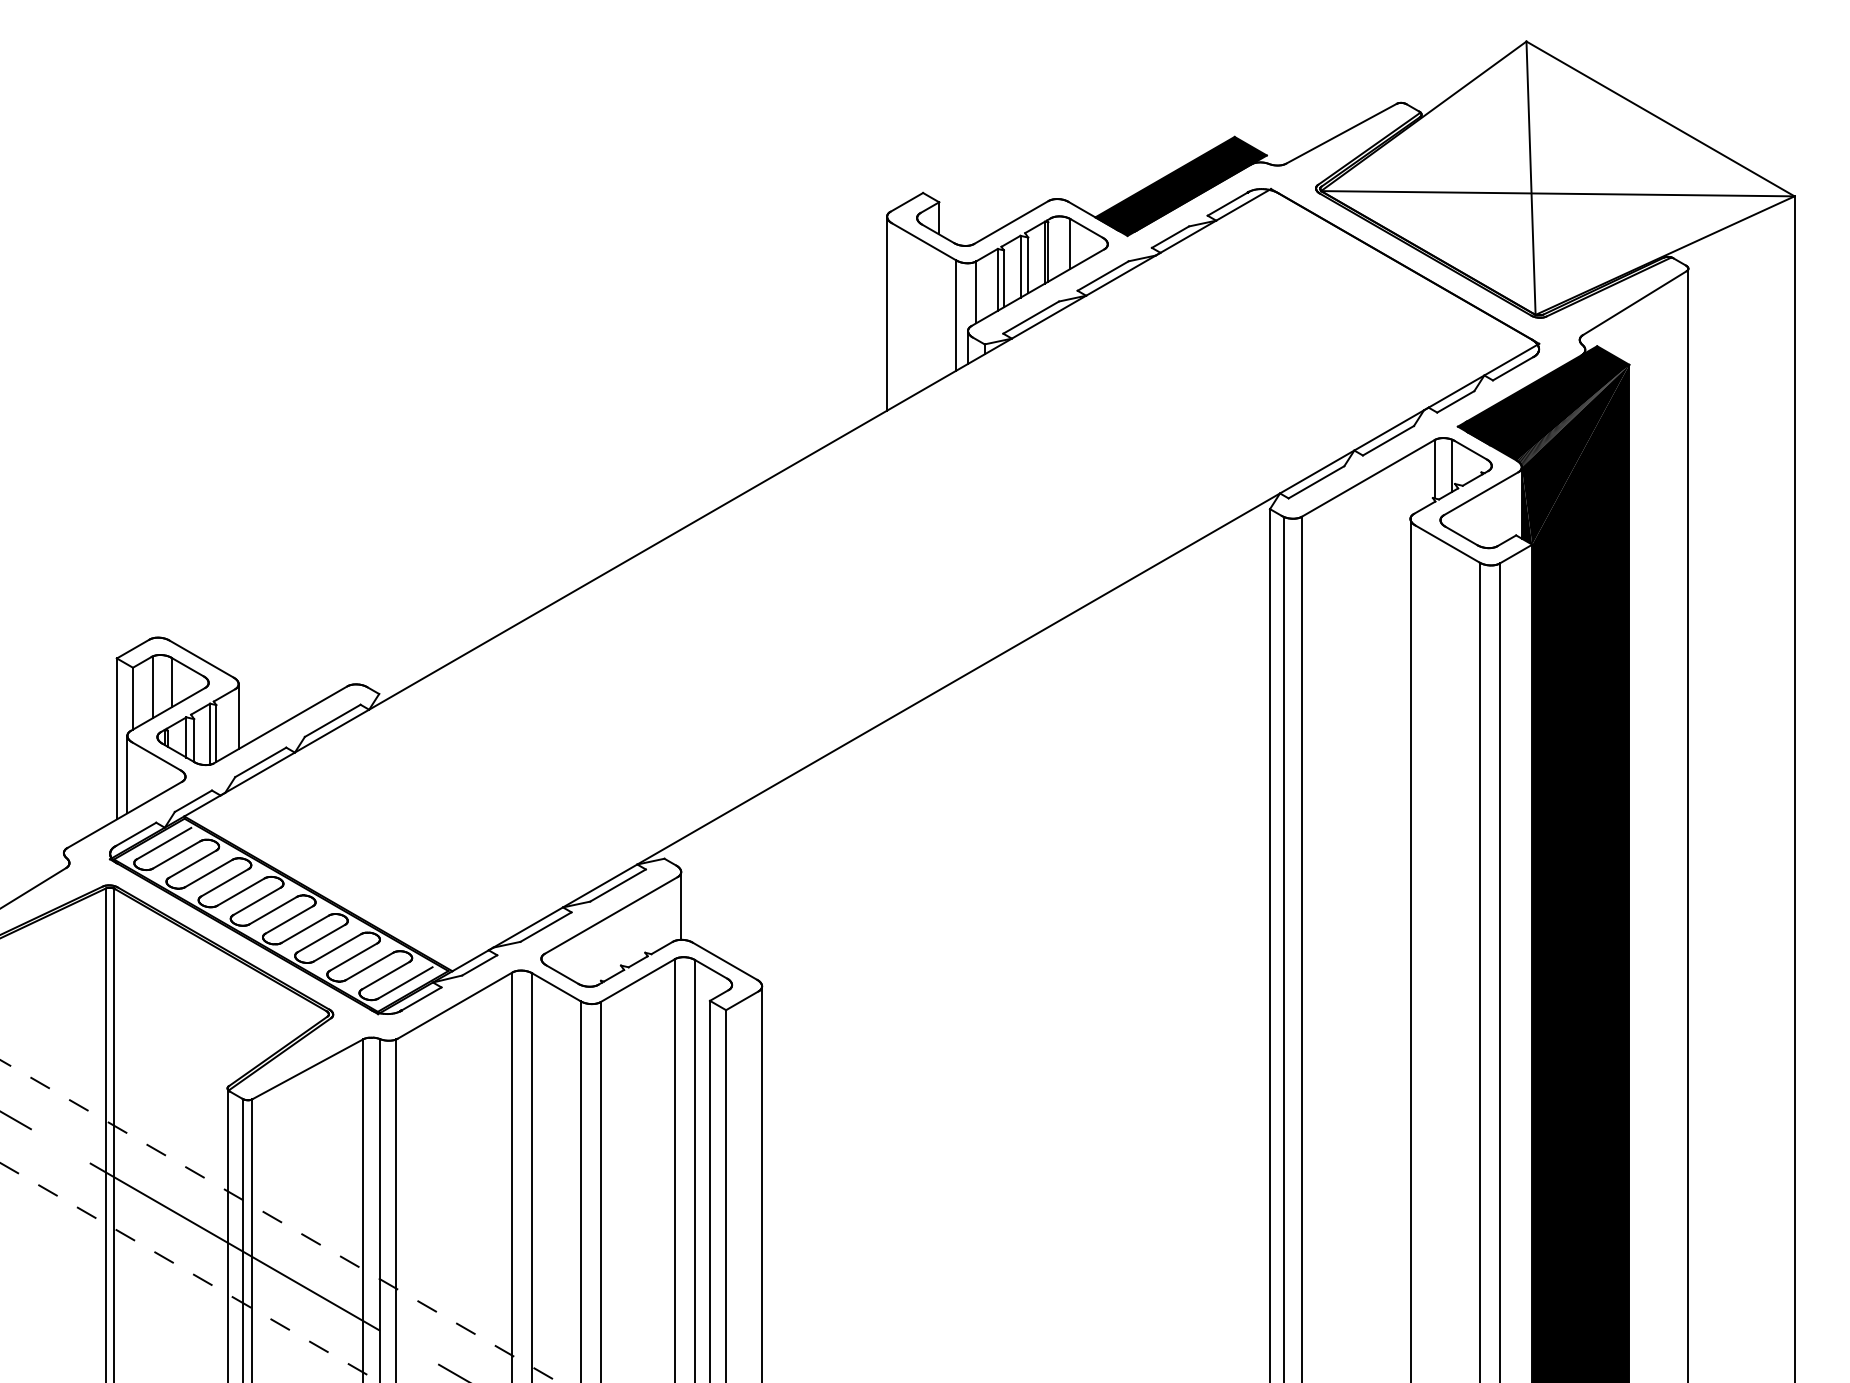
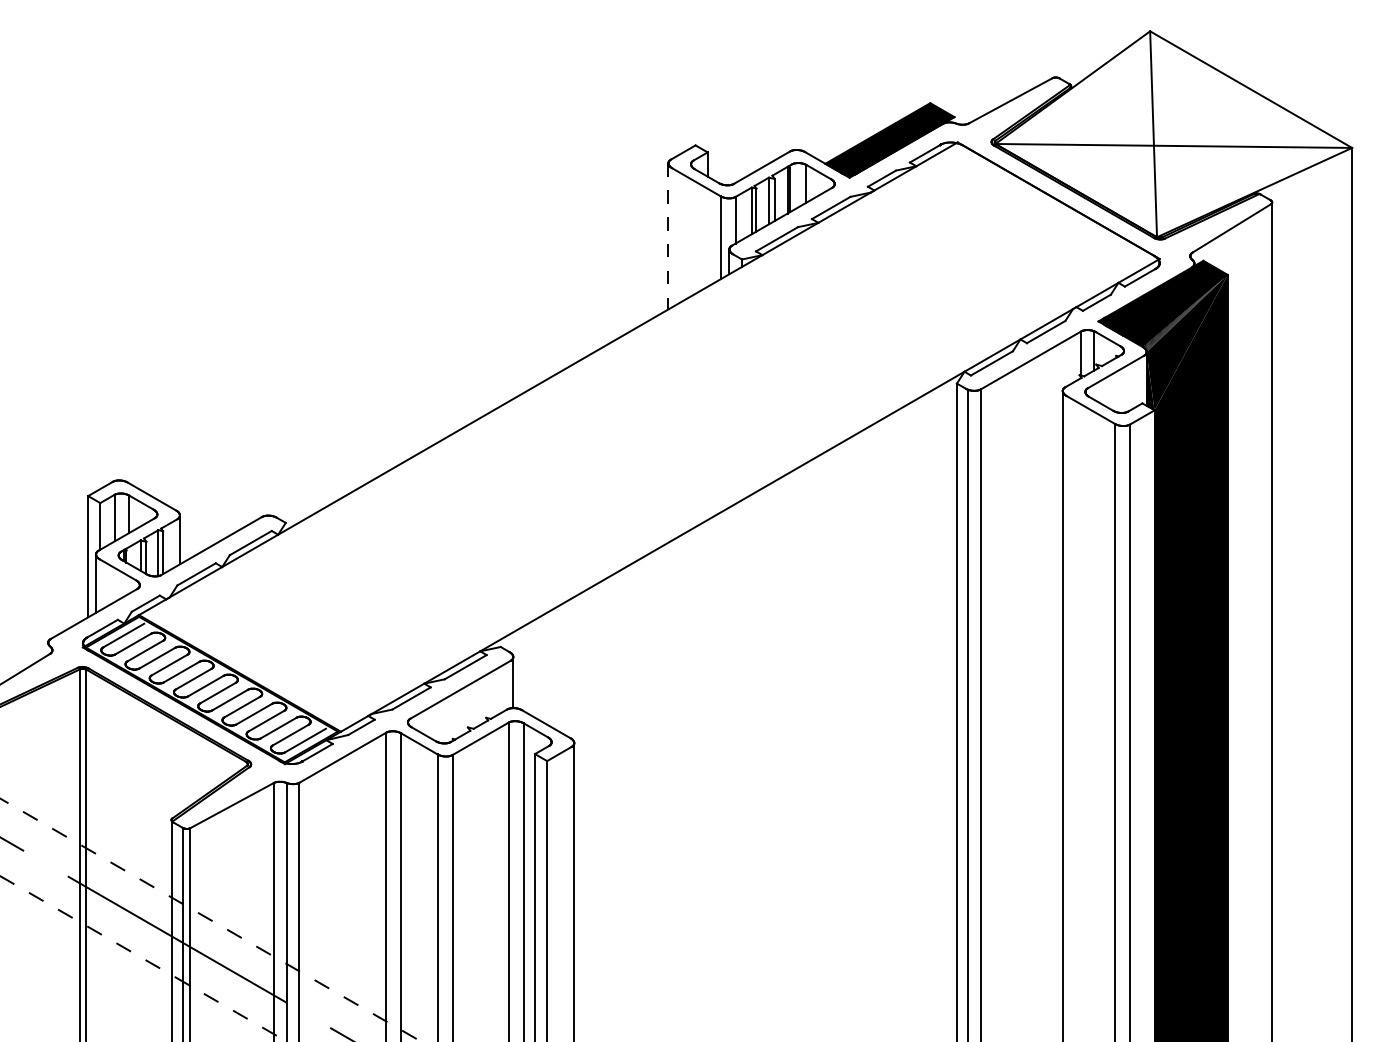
line: (887, 313) -> (668, 236), solid -> dashed

